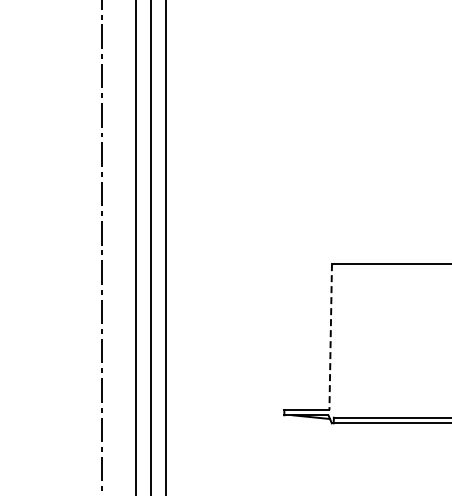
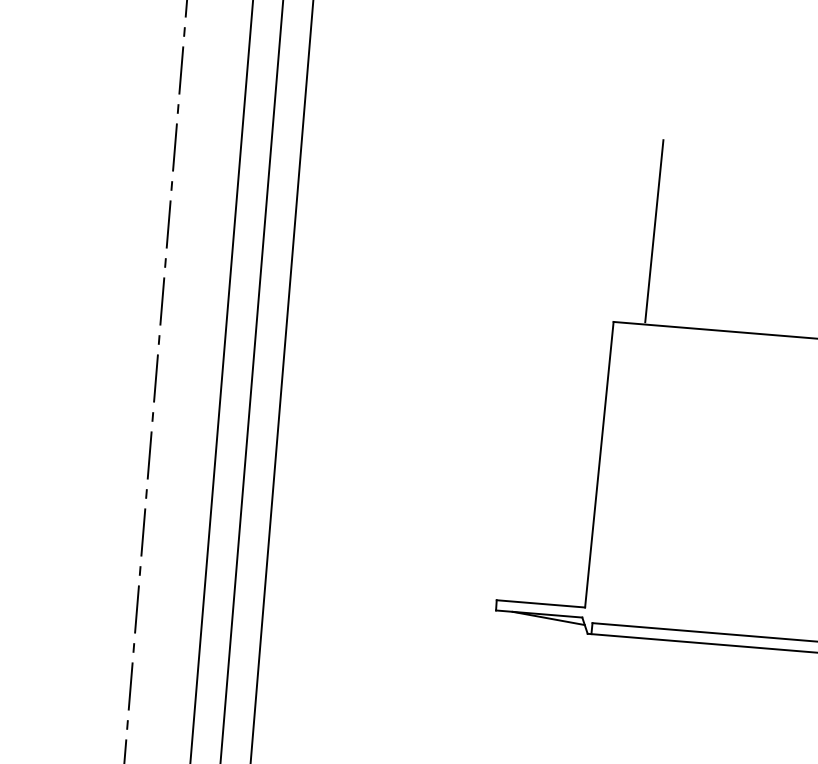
line: (348, 215) -> (653, 229), added
line: (330, 337) -> (598, 465), dashed -> solid

